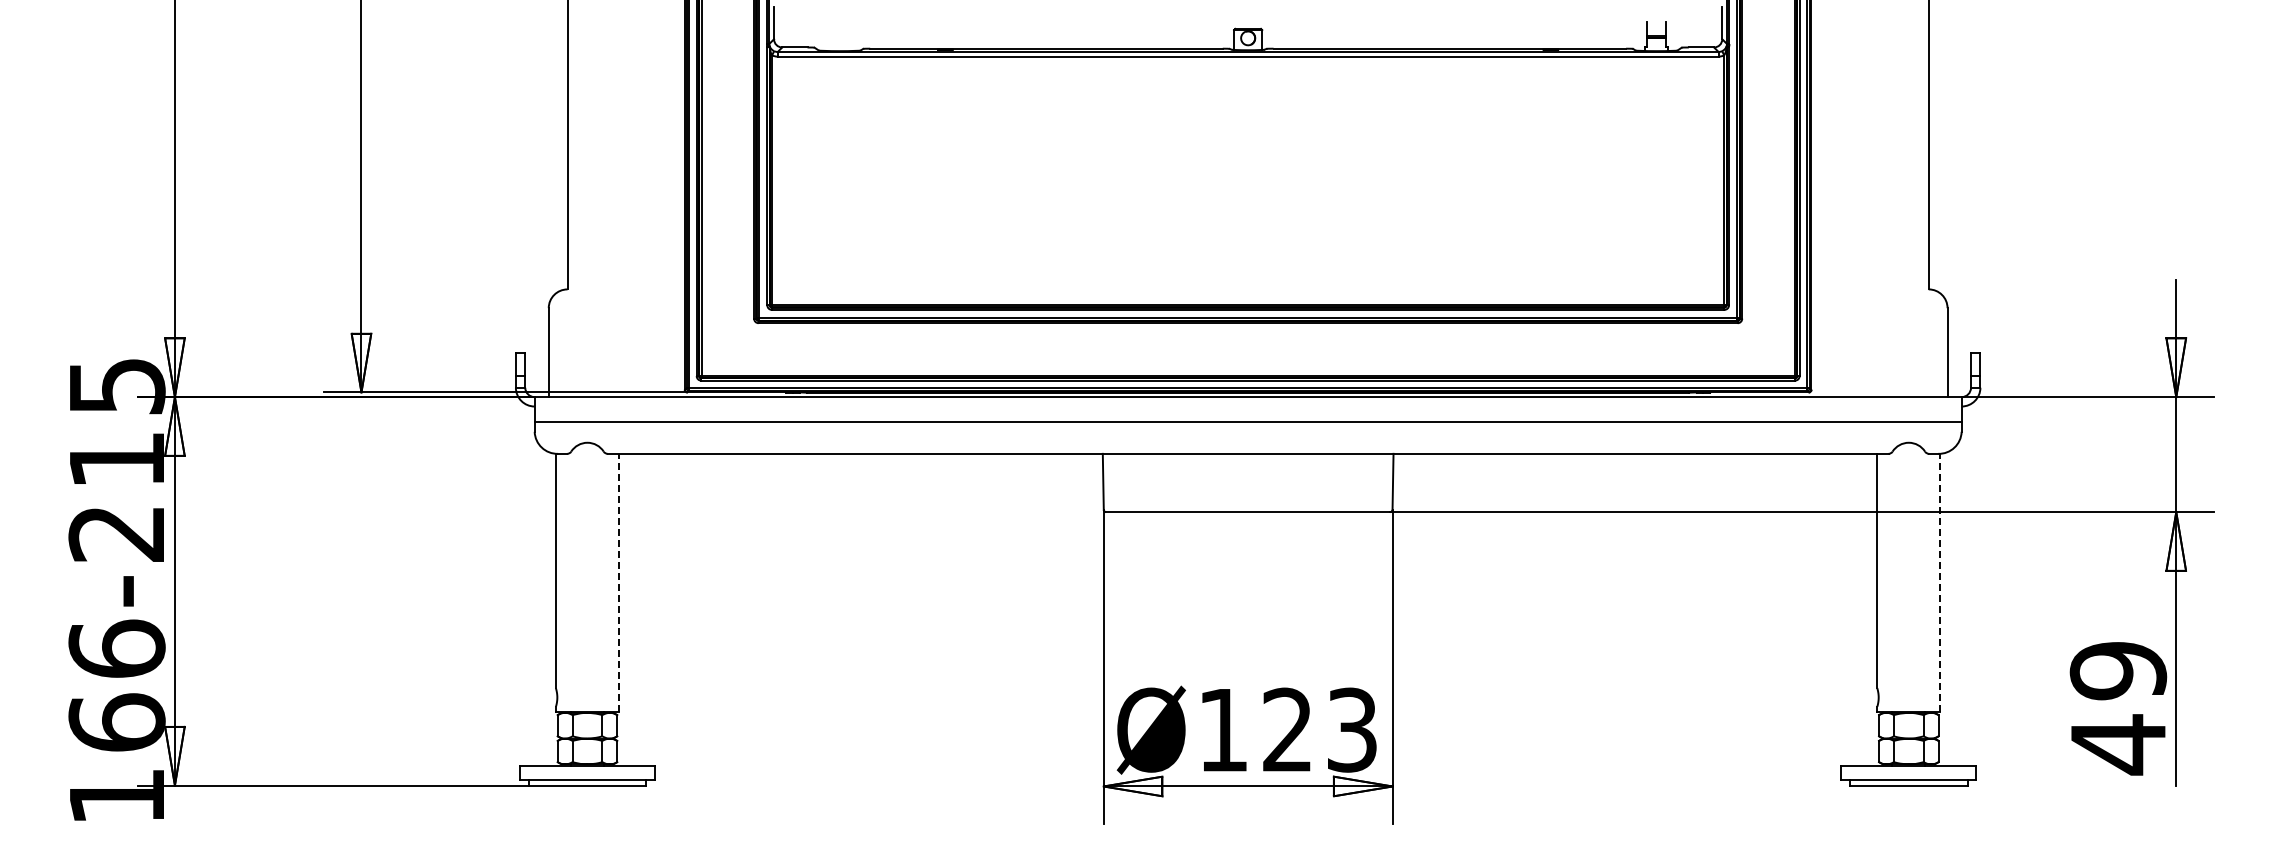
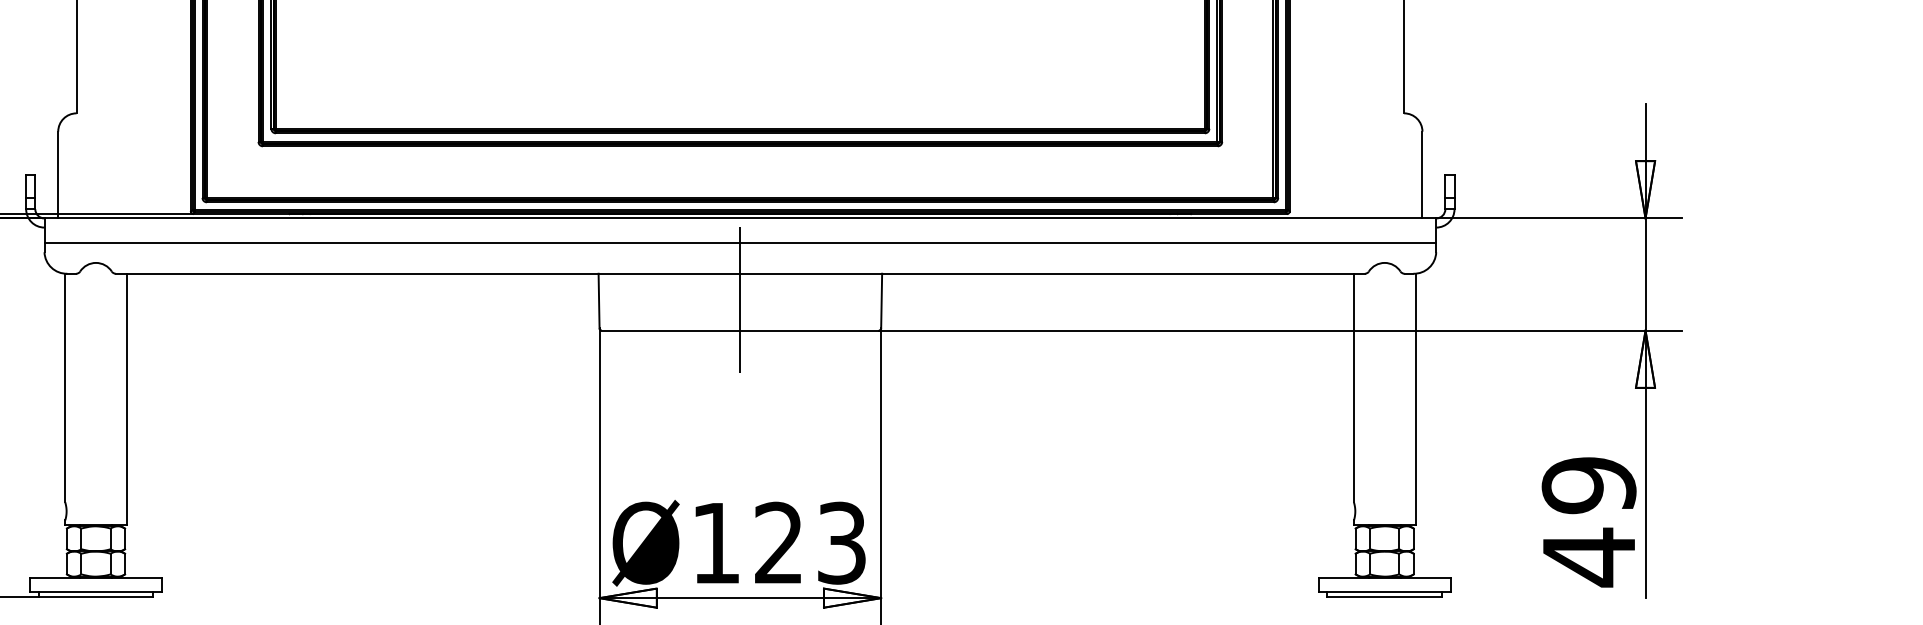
line: (1248, 481) -> (740, 300), added
line: (619, 582) -> (127, 399), dashed -> solid
line: (1940, 582) -> (1415, 399), dashed -> solid

